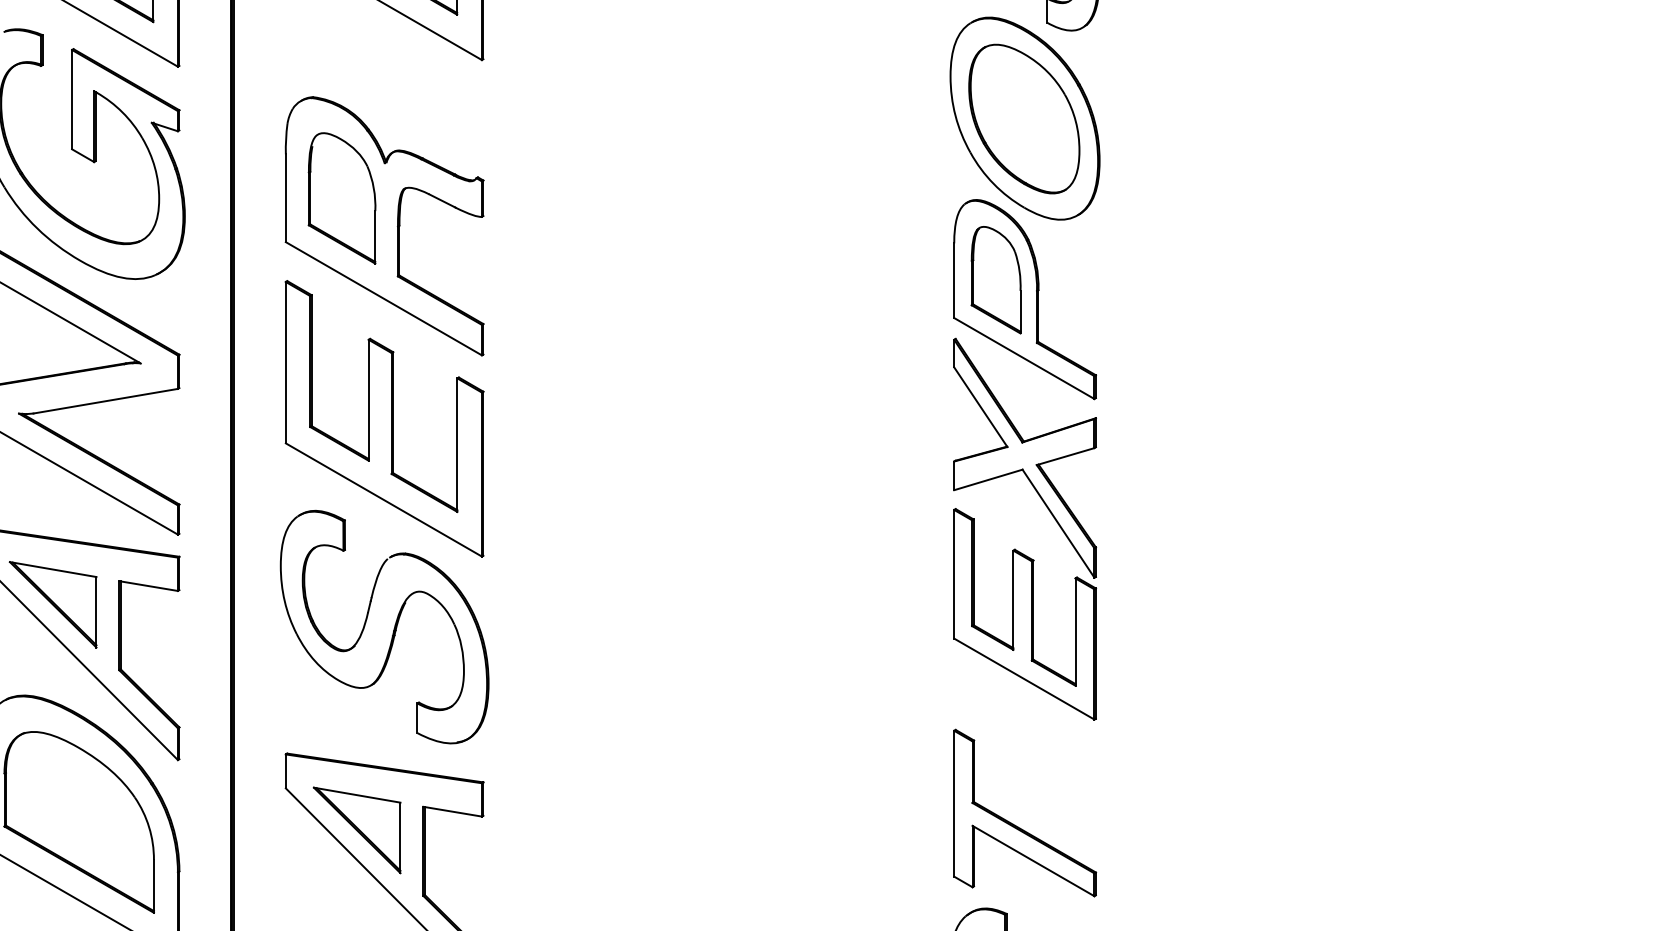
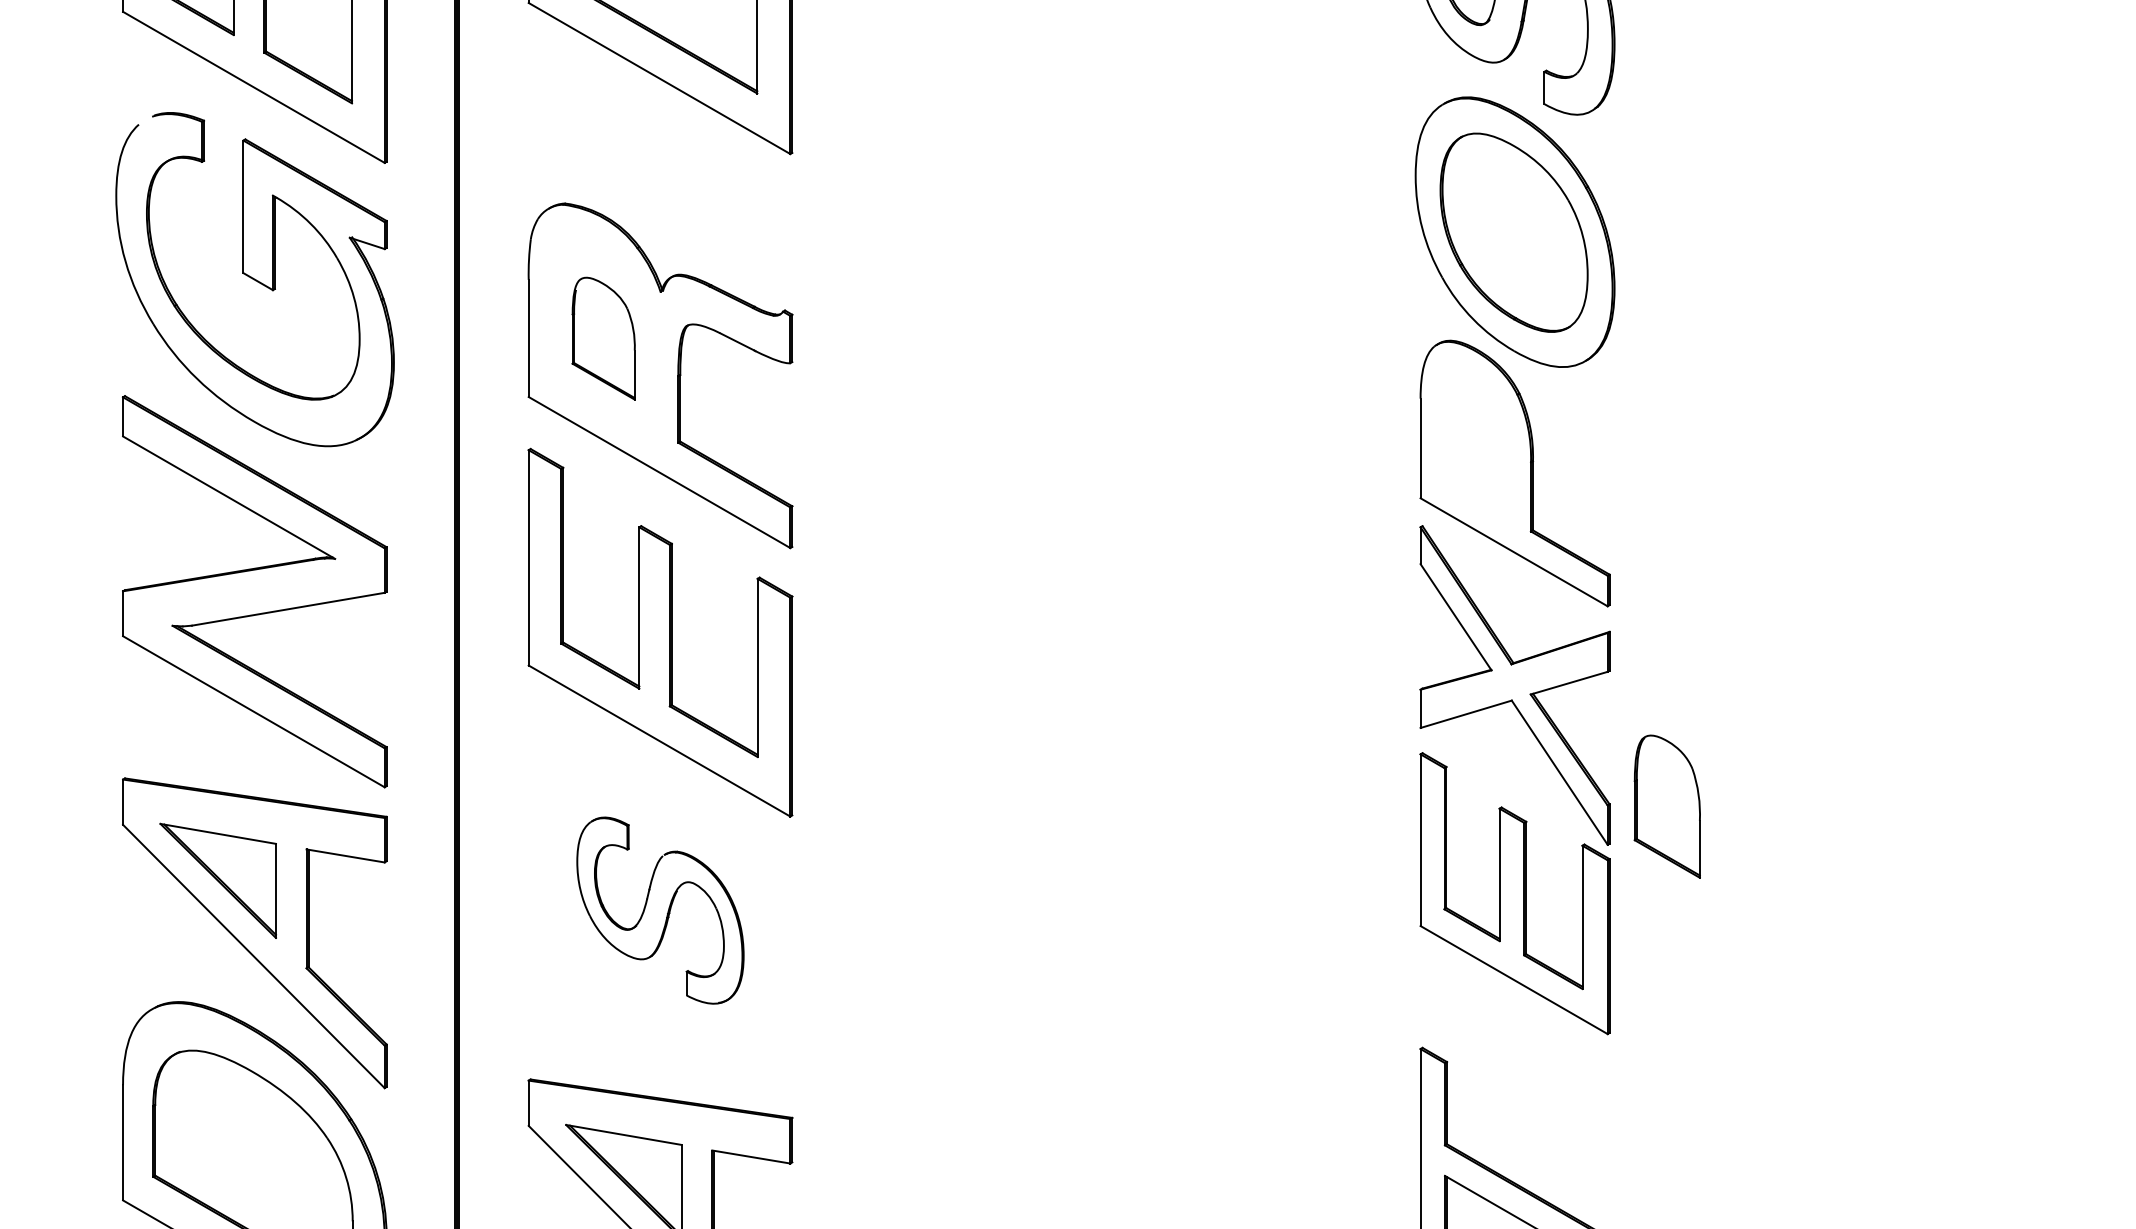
part: (341, 198) -> (602, 338), size x0.7
part: (995, 280) -> (1666, 807), moved
part: (384, 626) -> (660, 909), size x0.6

